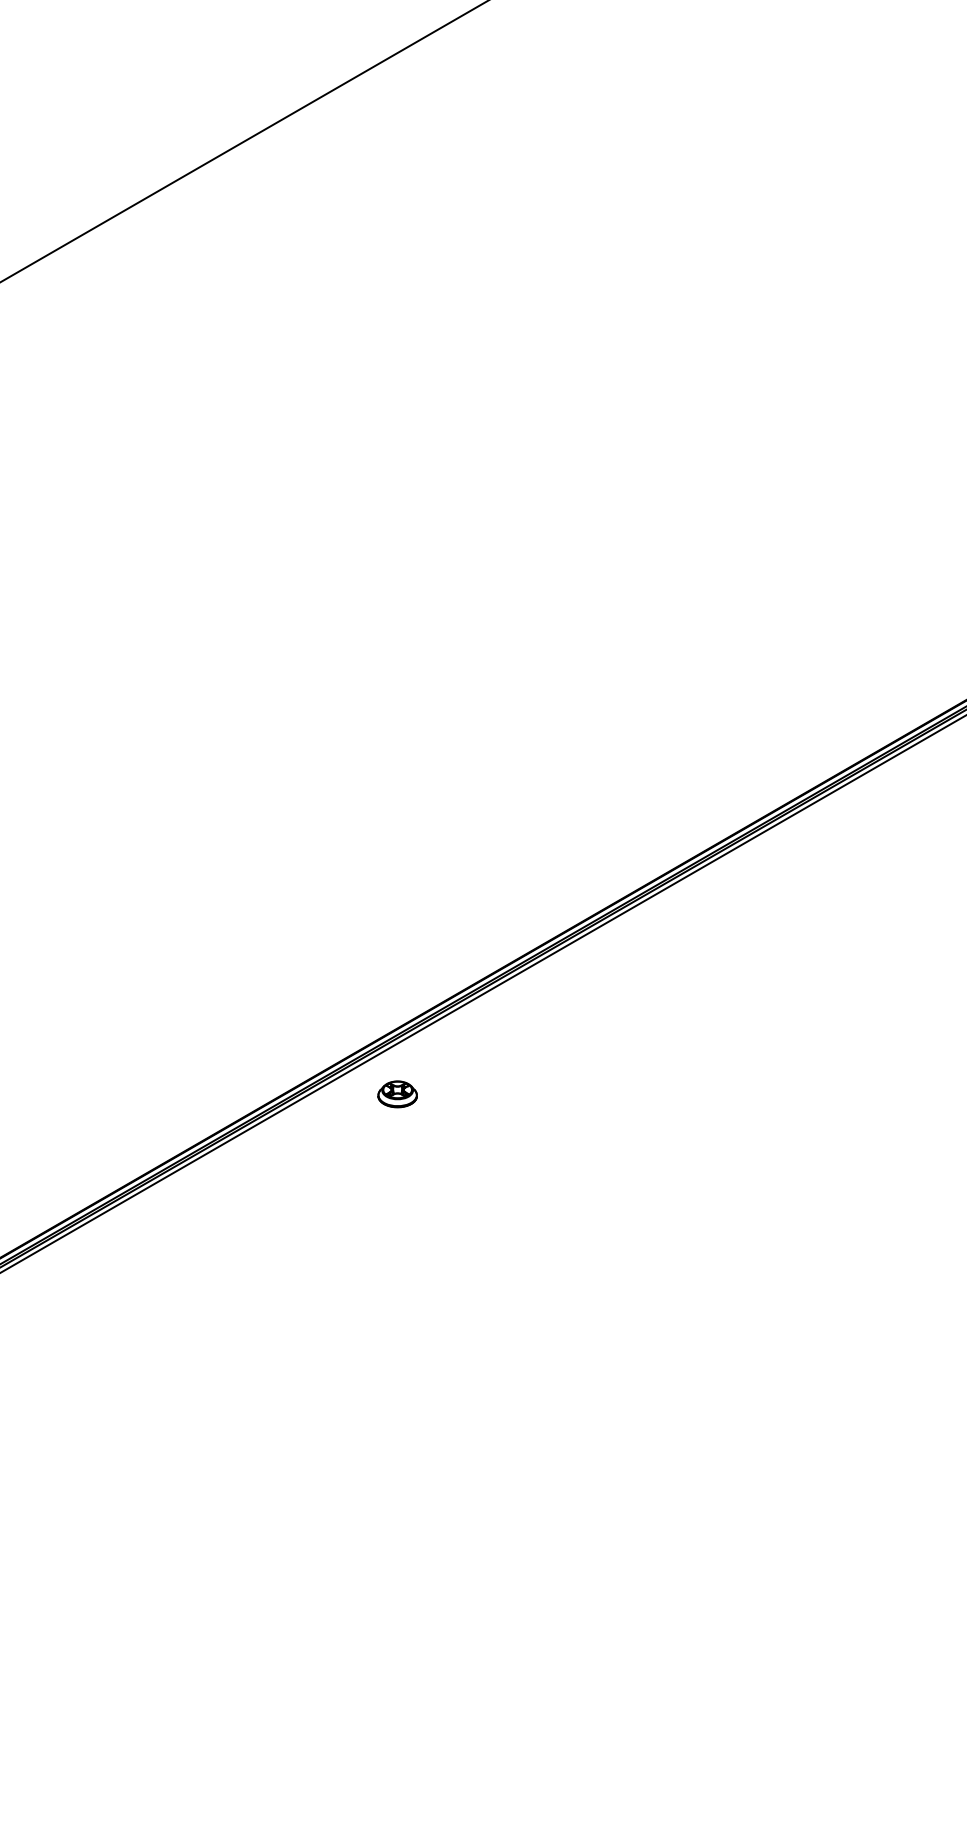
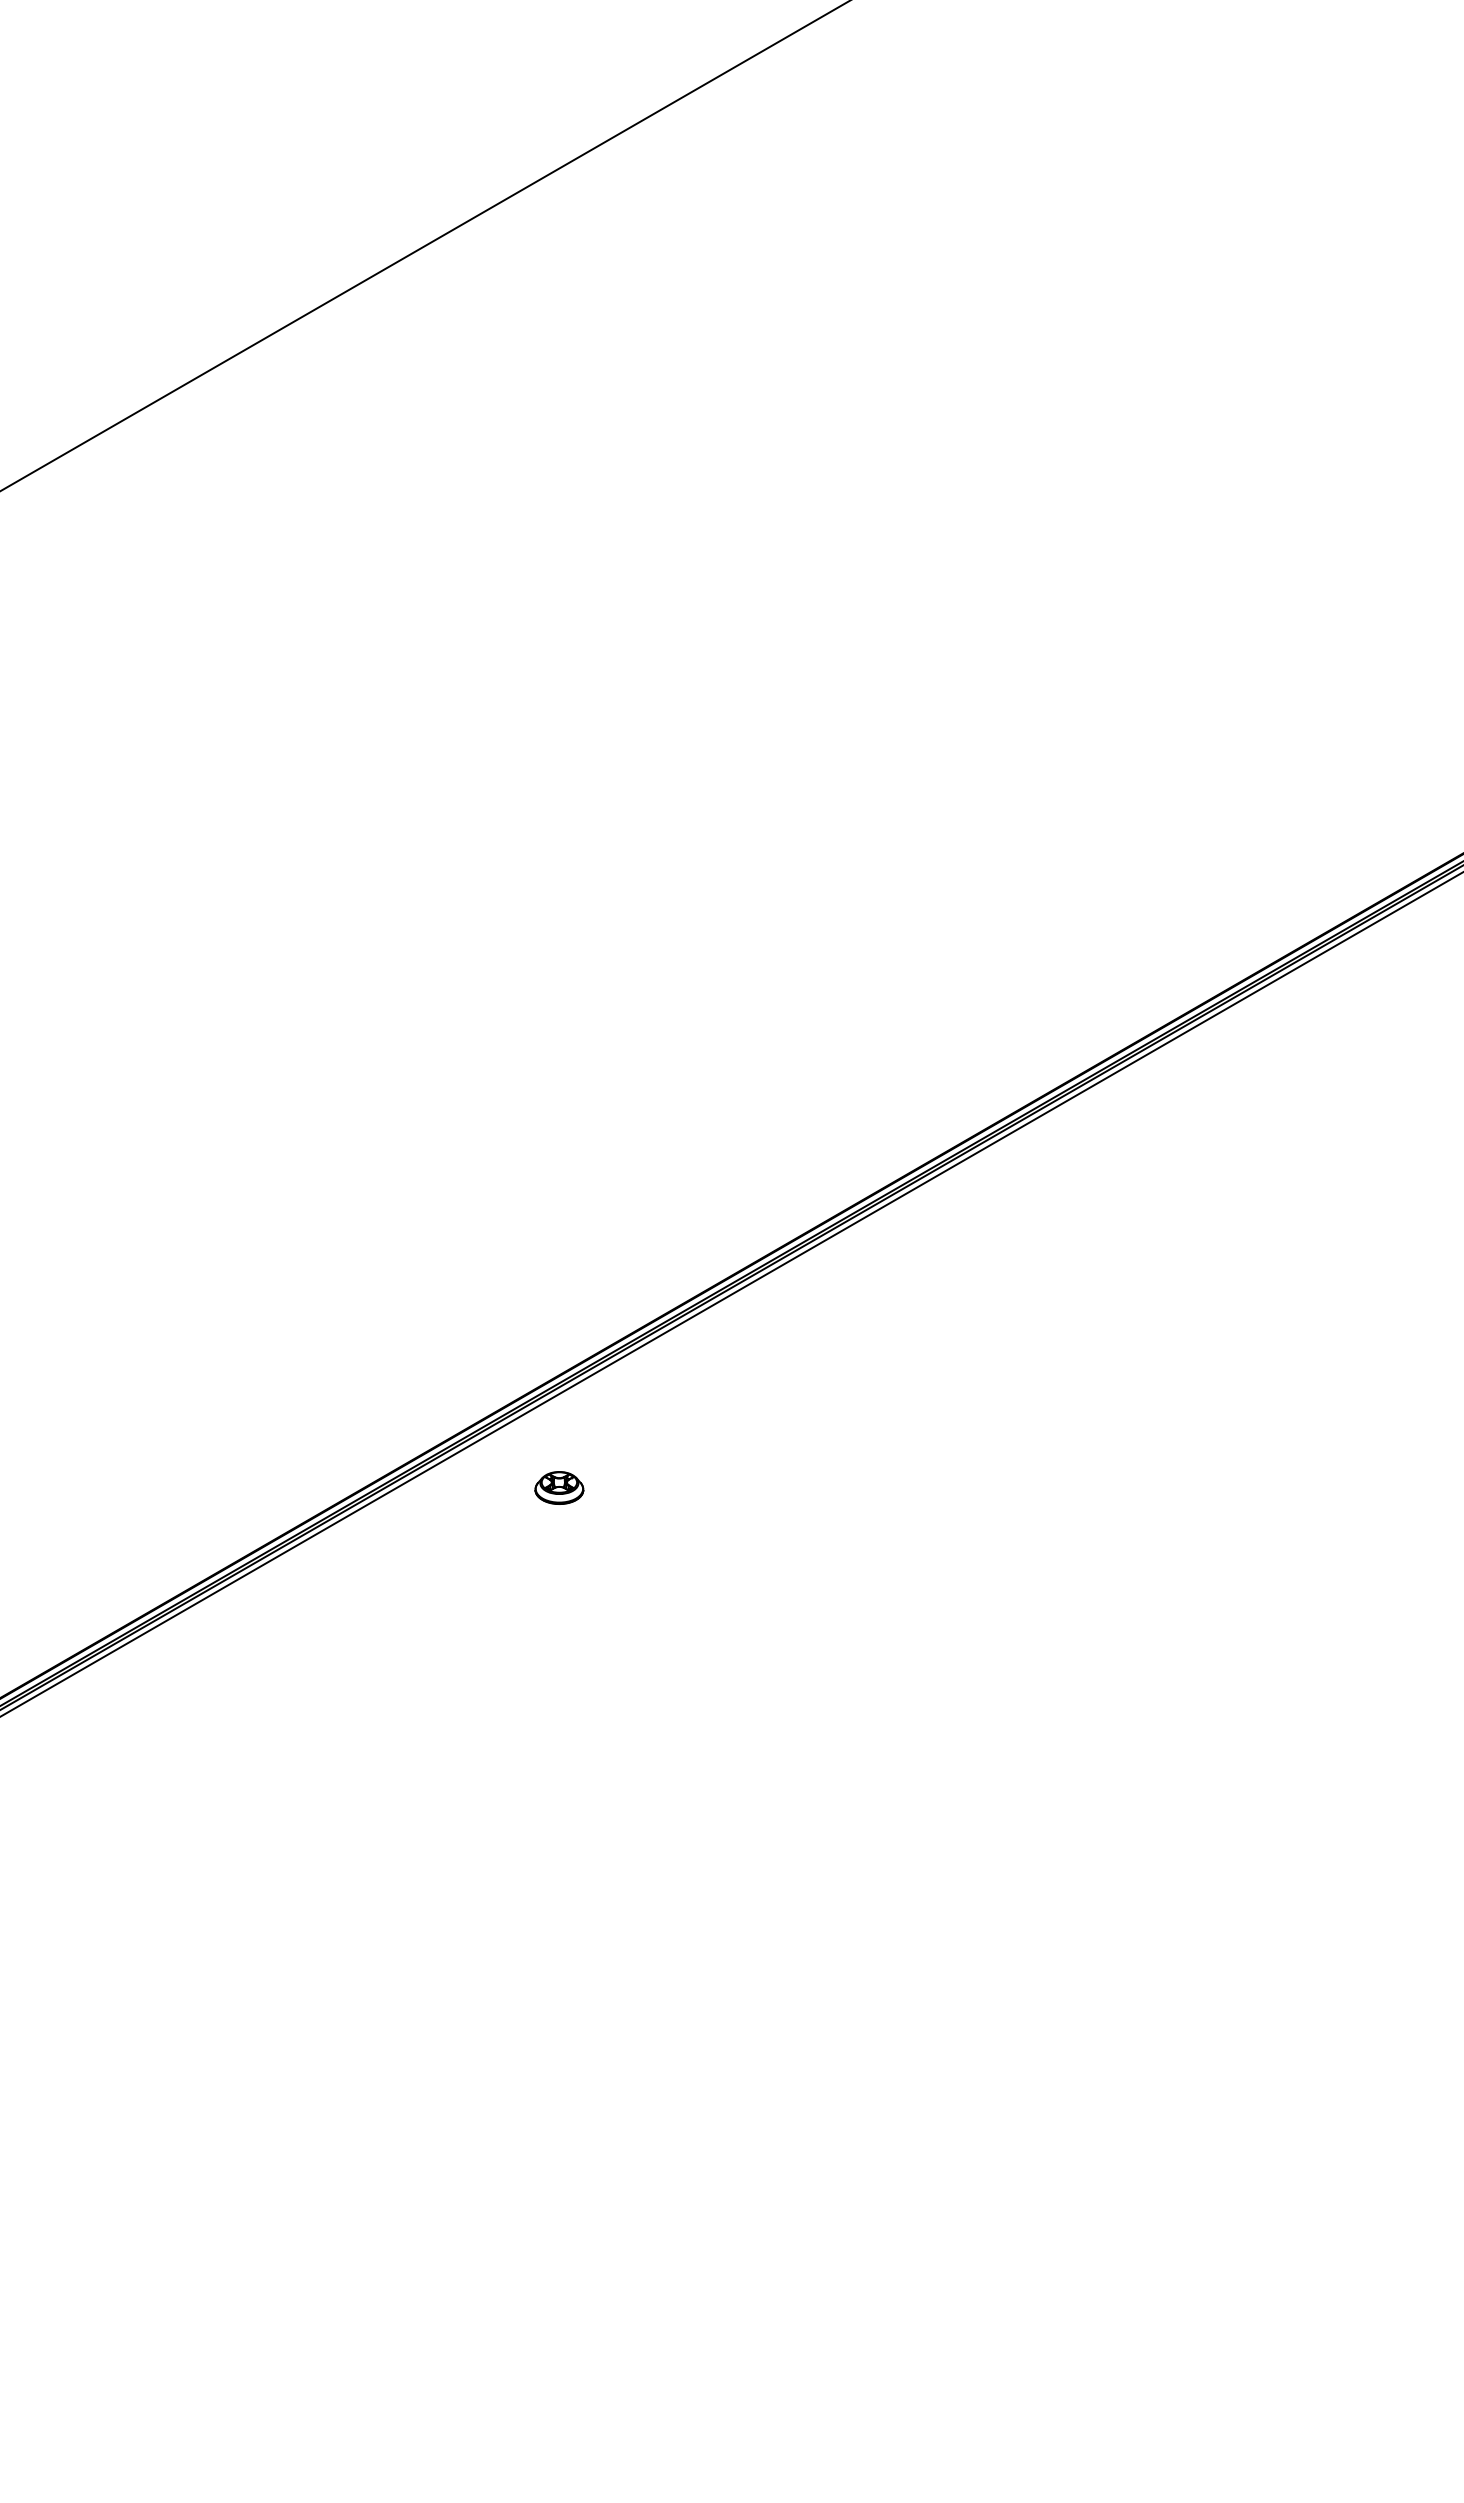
part: (397, 1093) -> (559, 1487), moved

